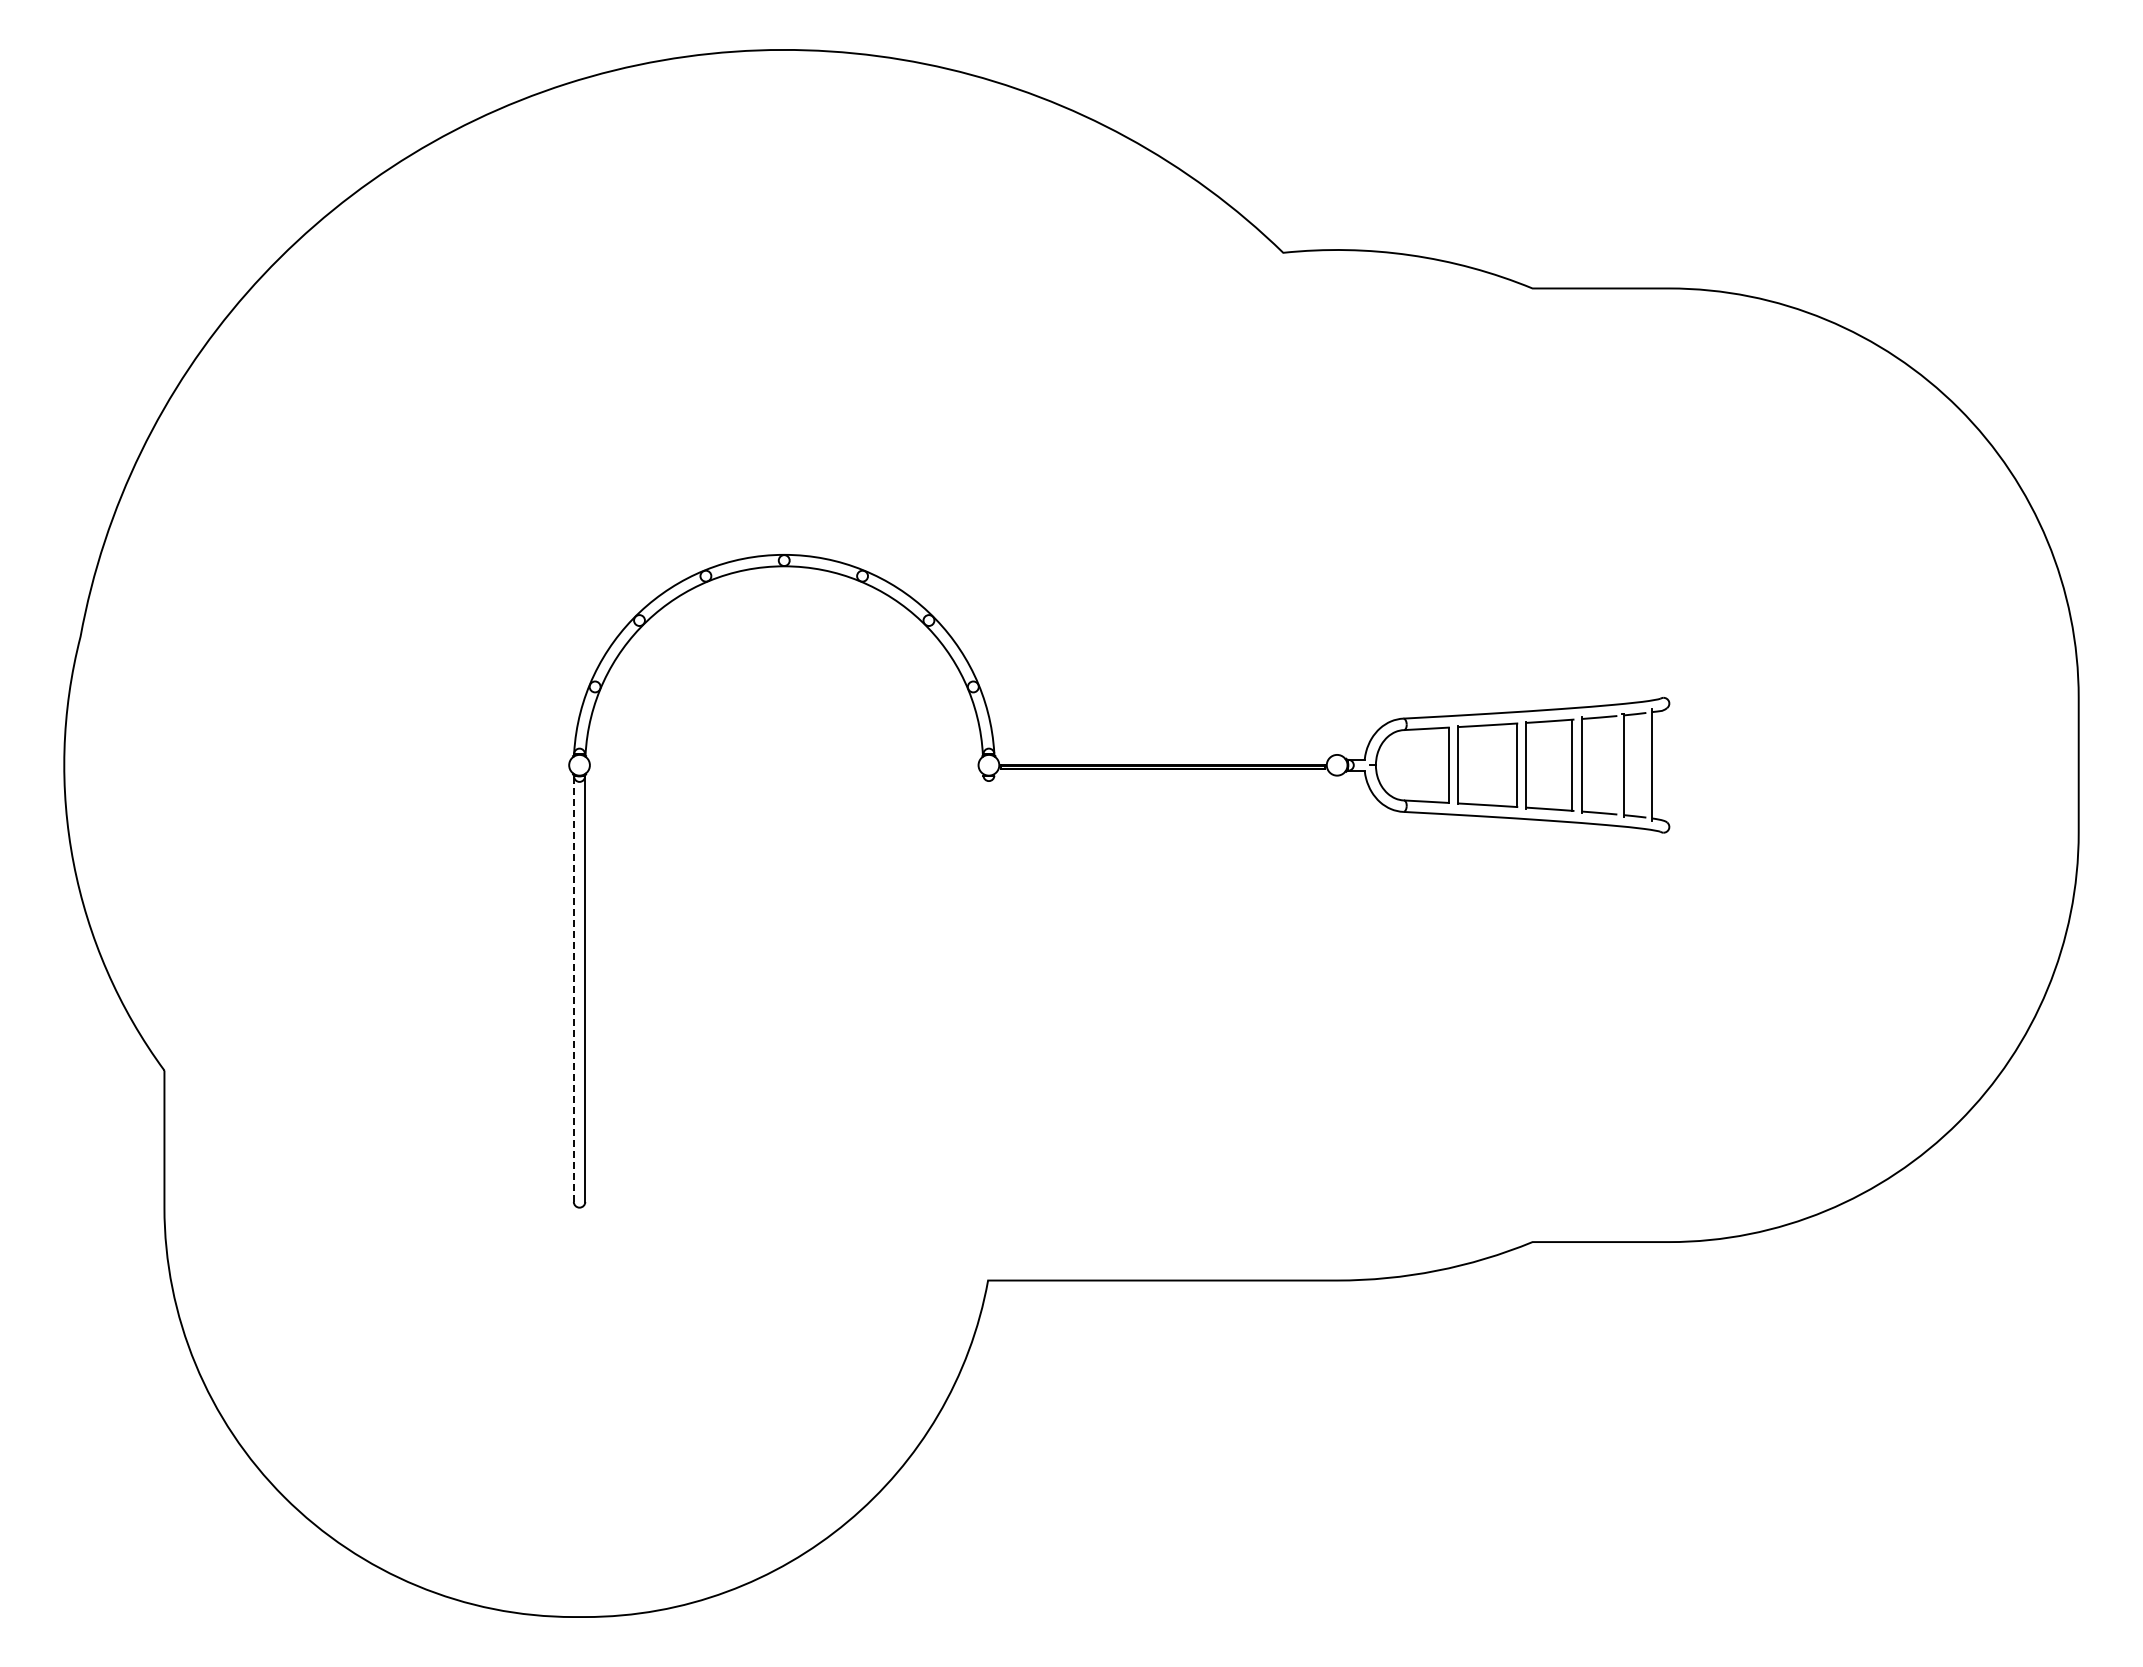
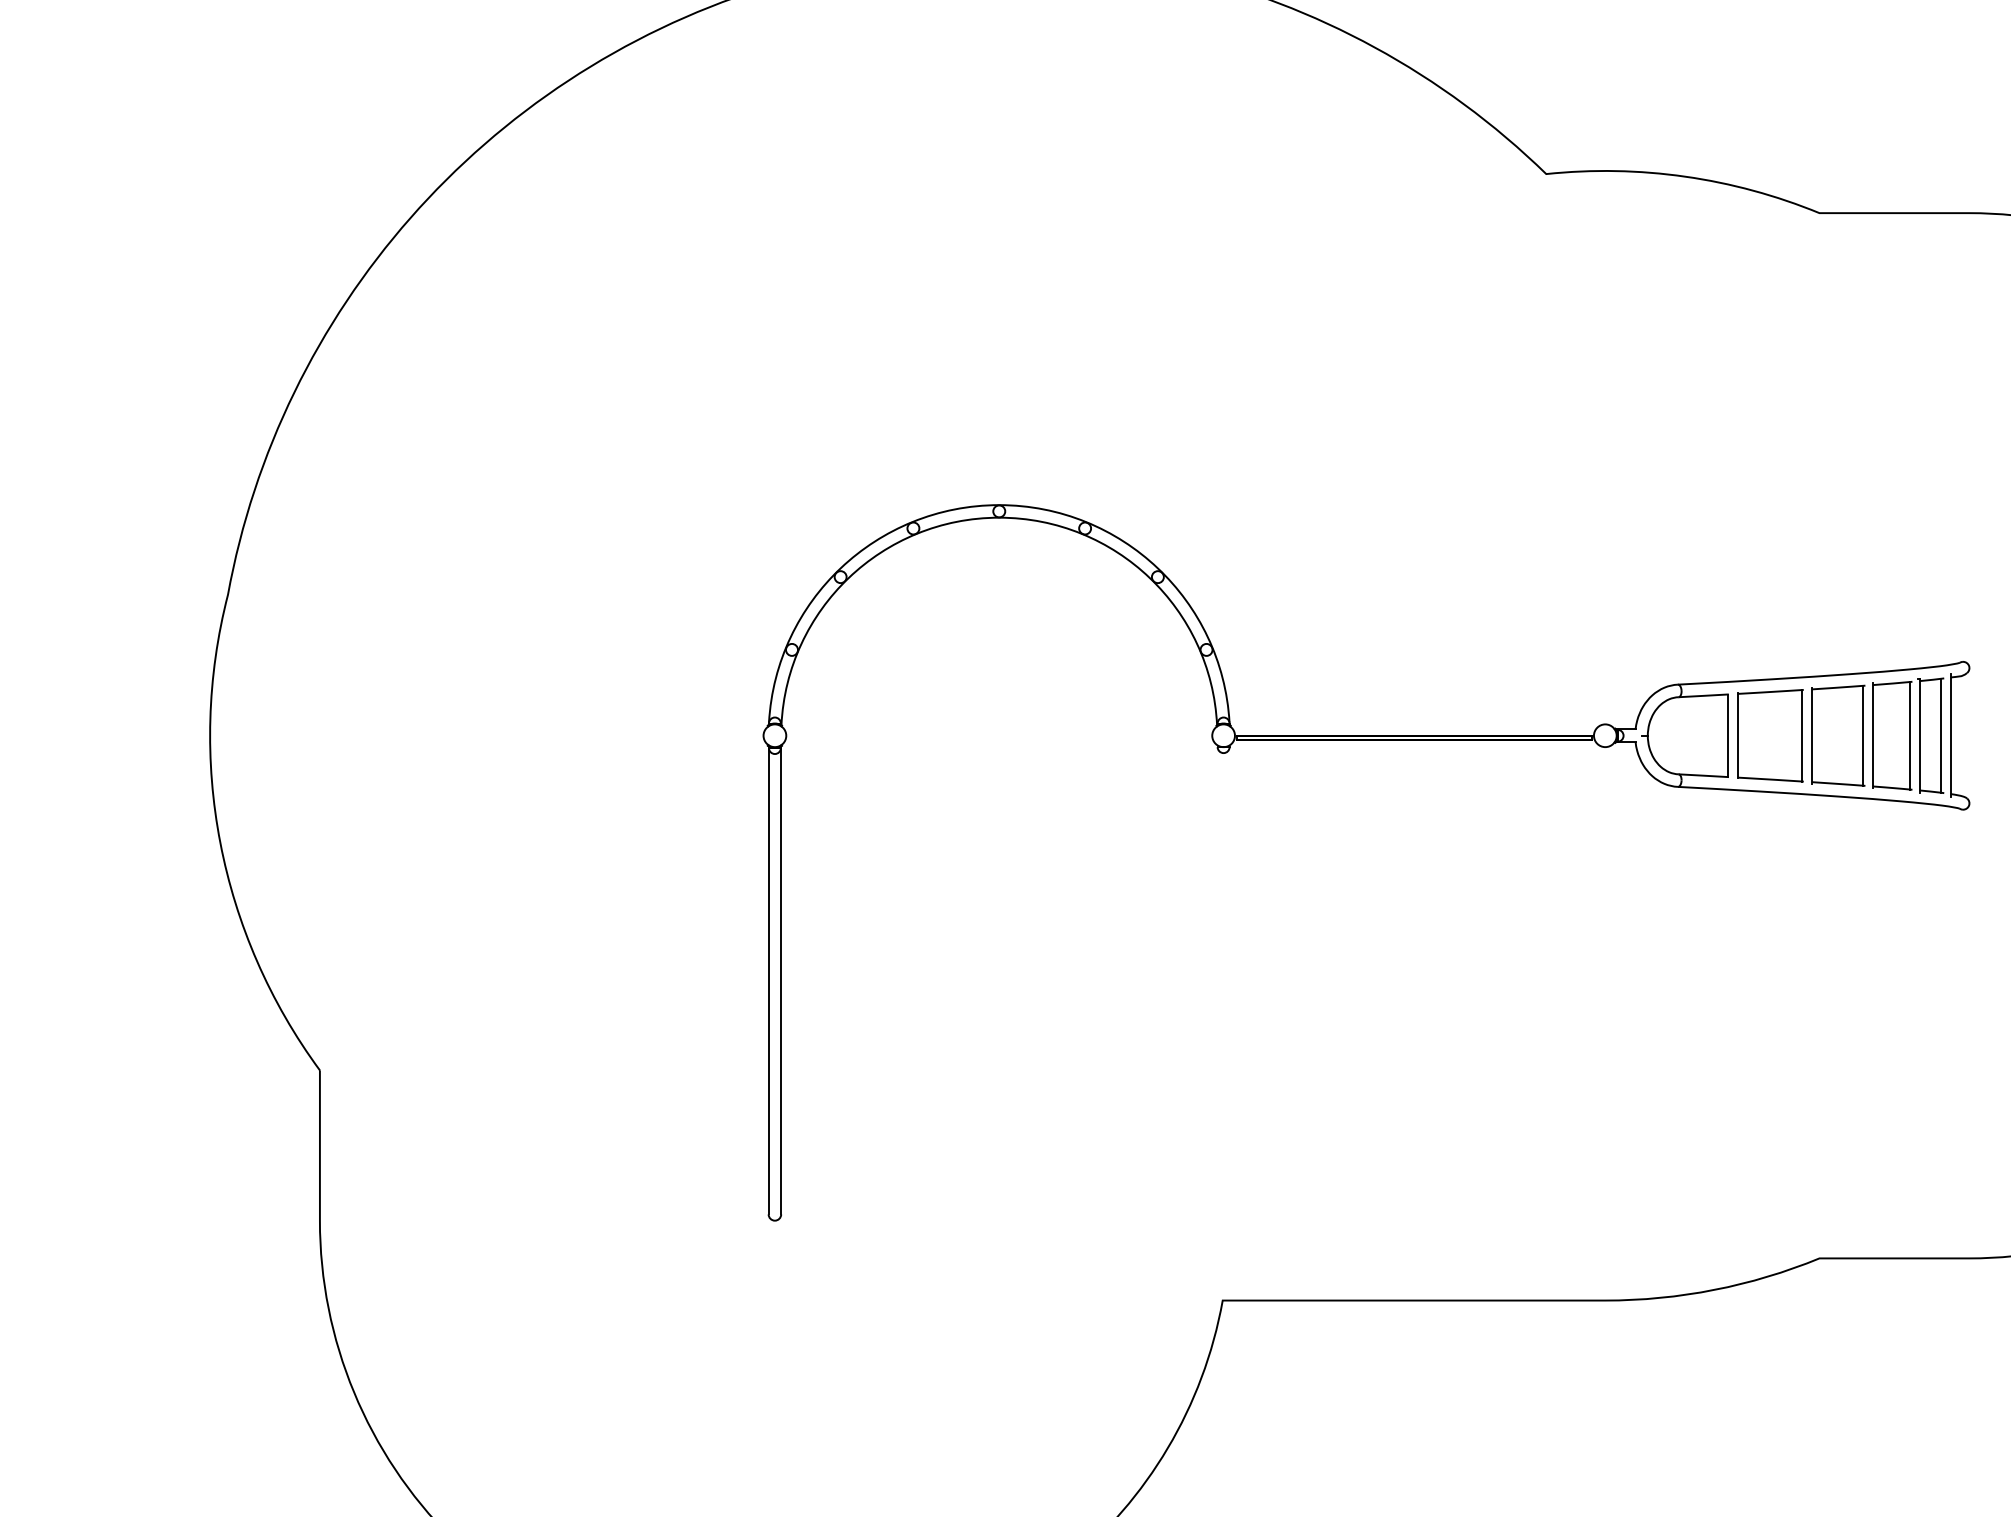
line: (1614, 765) -> (1909, 736), added
line: (1642, 765) -> (1940, 736), added
line: (573, 988) -> (768, 980), dashed -> solid

